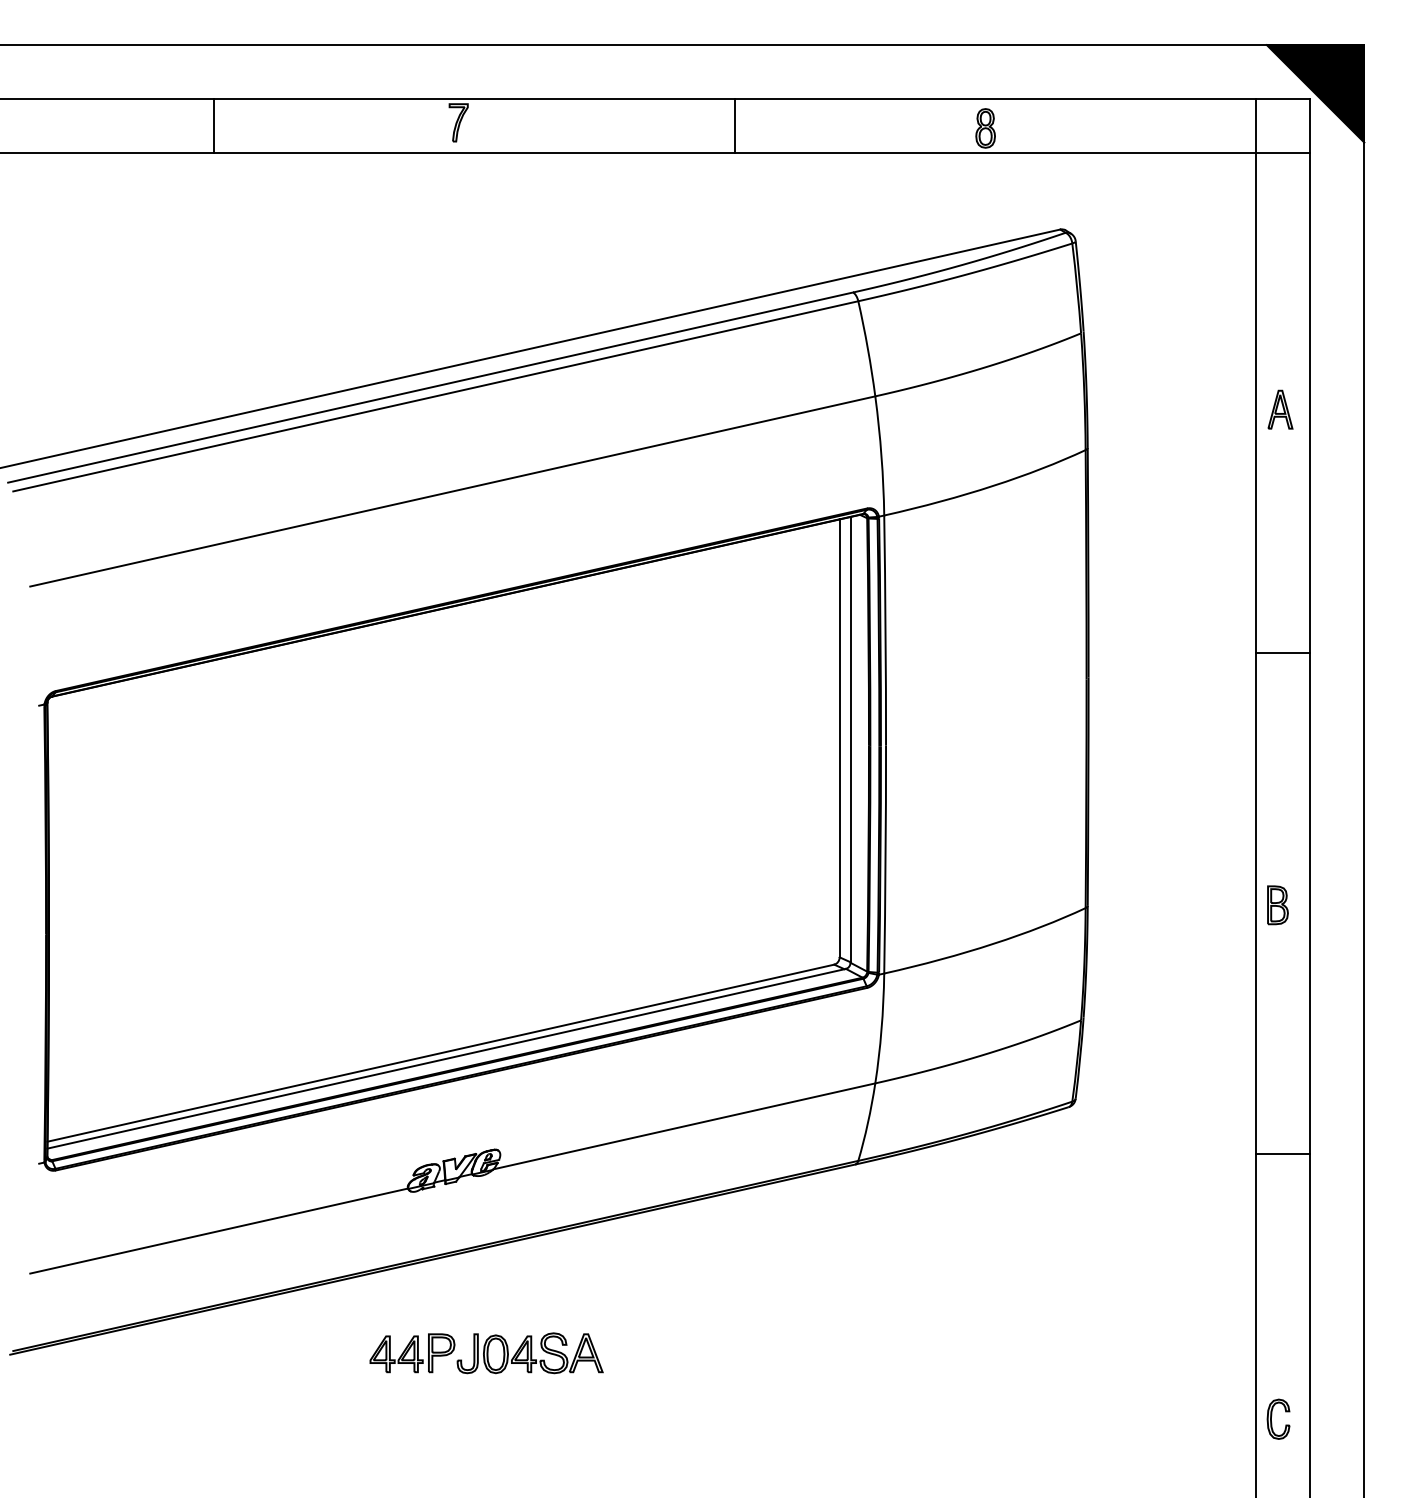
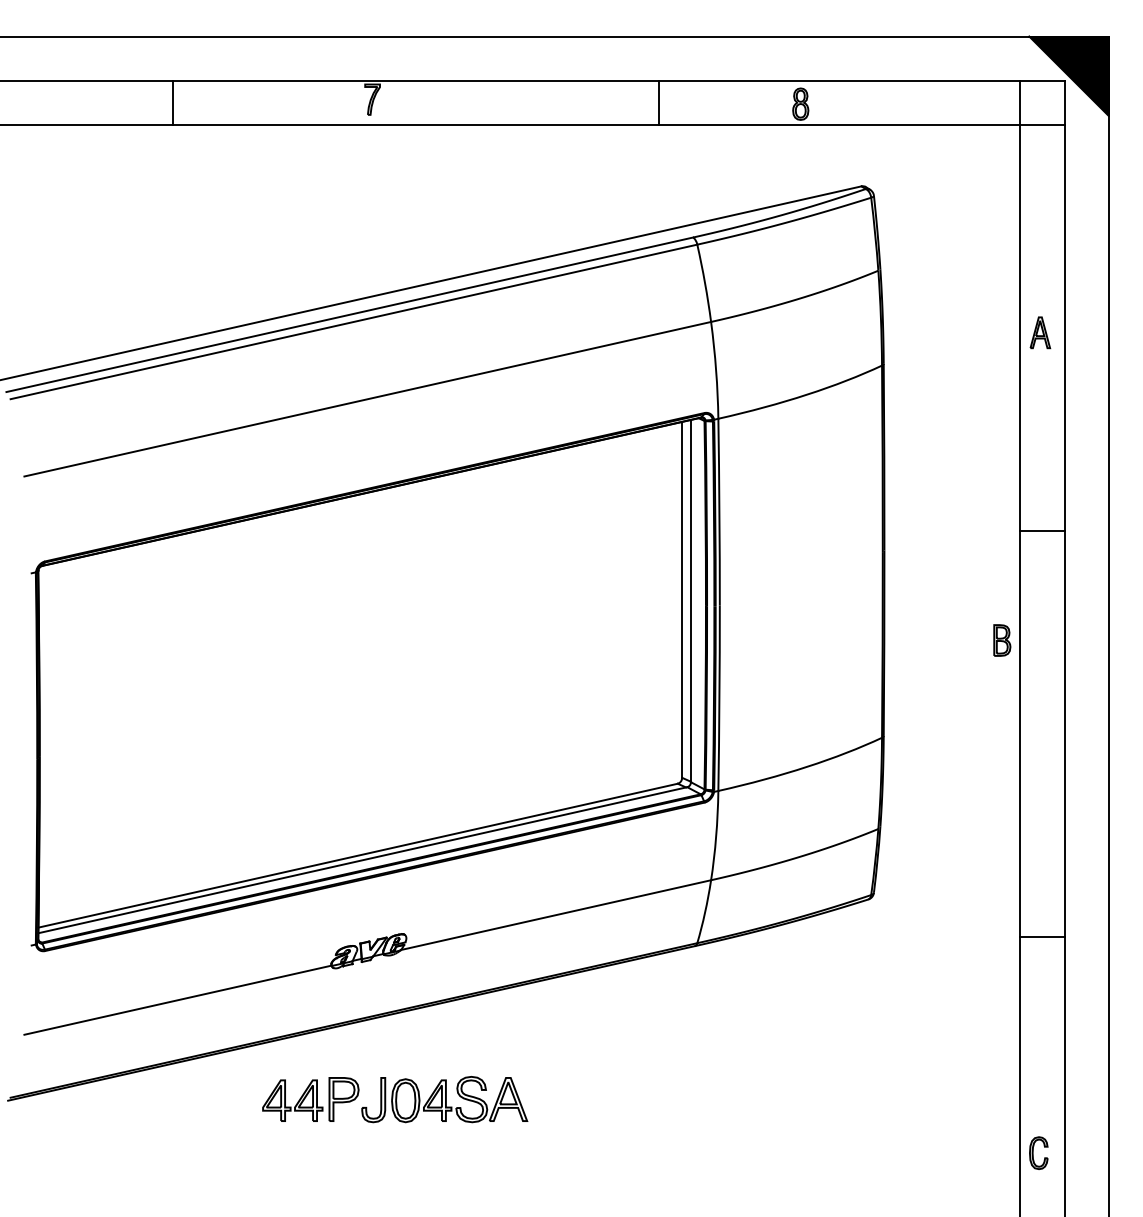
line: (734, 126) -> (658, 102), moved
part: (1278, 905) -> (1002, 640), moved
part: (486, 1353) -> (395, 1099), size x1.4

